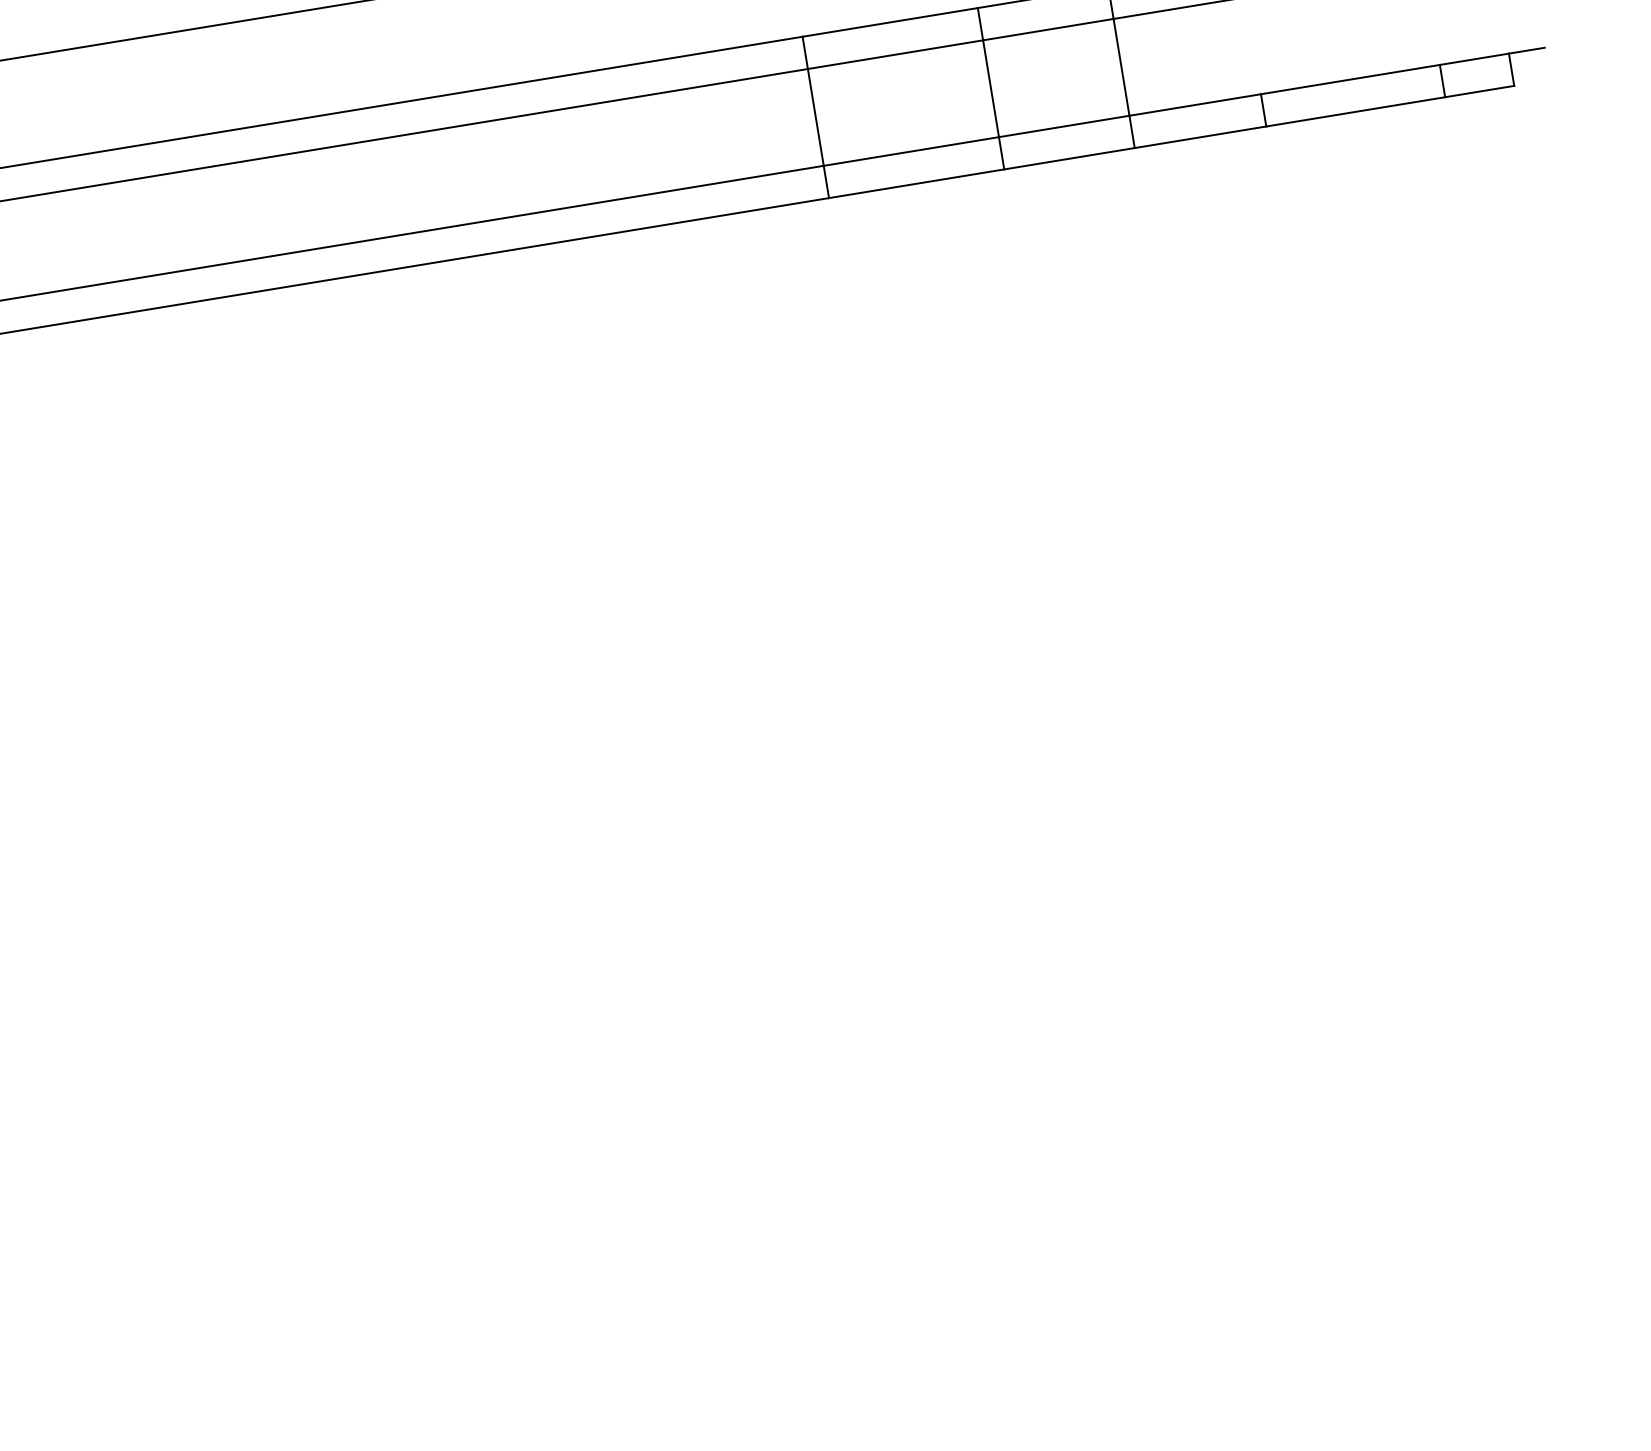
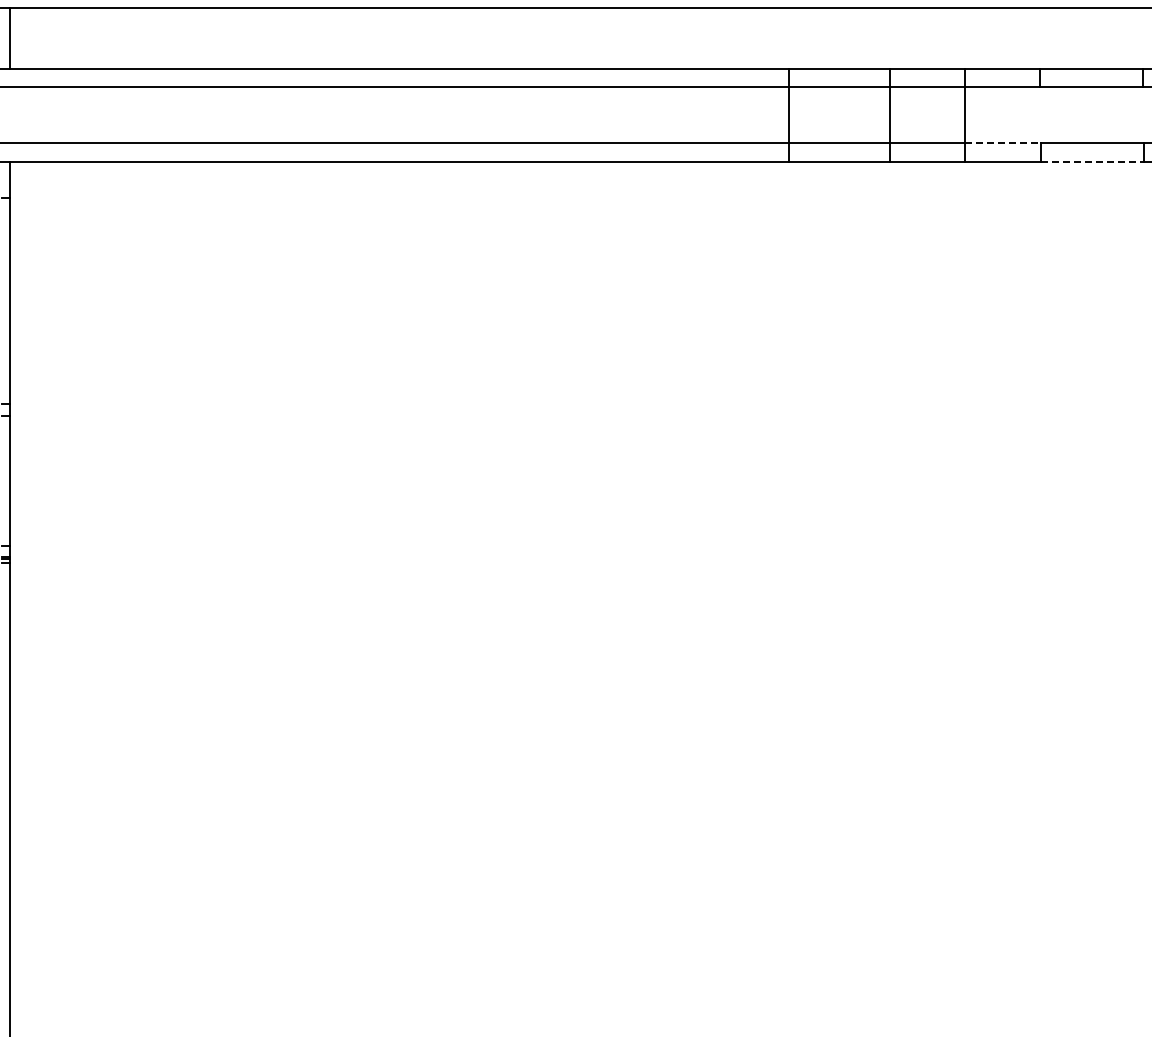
line: (1195, 105) -> (1003, 143), solid -> dashed
line: (1355, 111) -> (1092, 161), solid -> dashed

